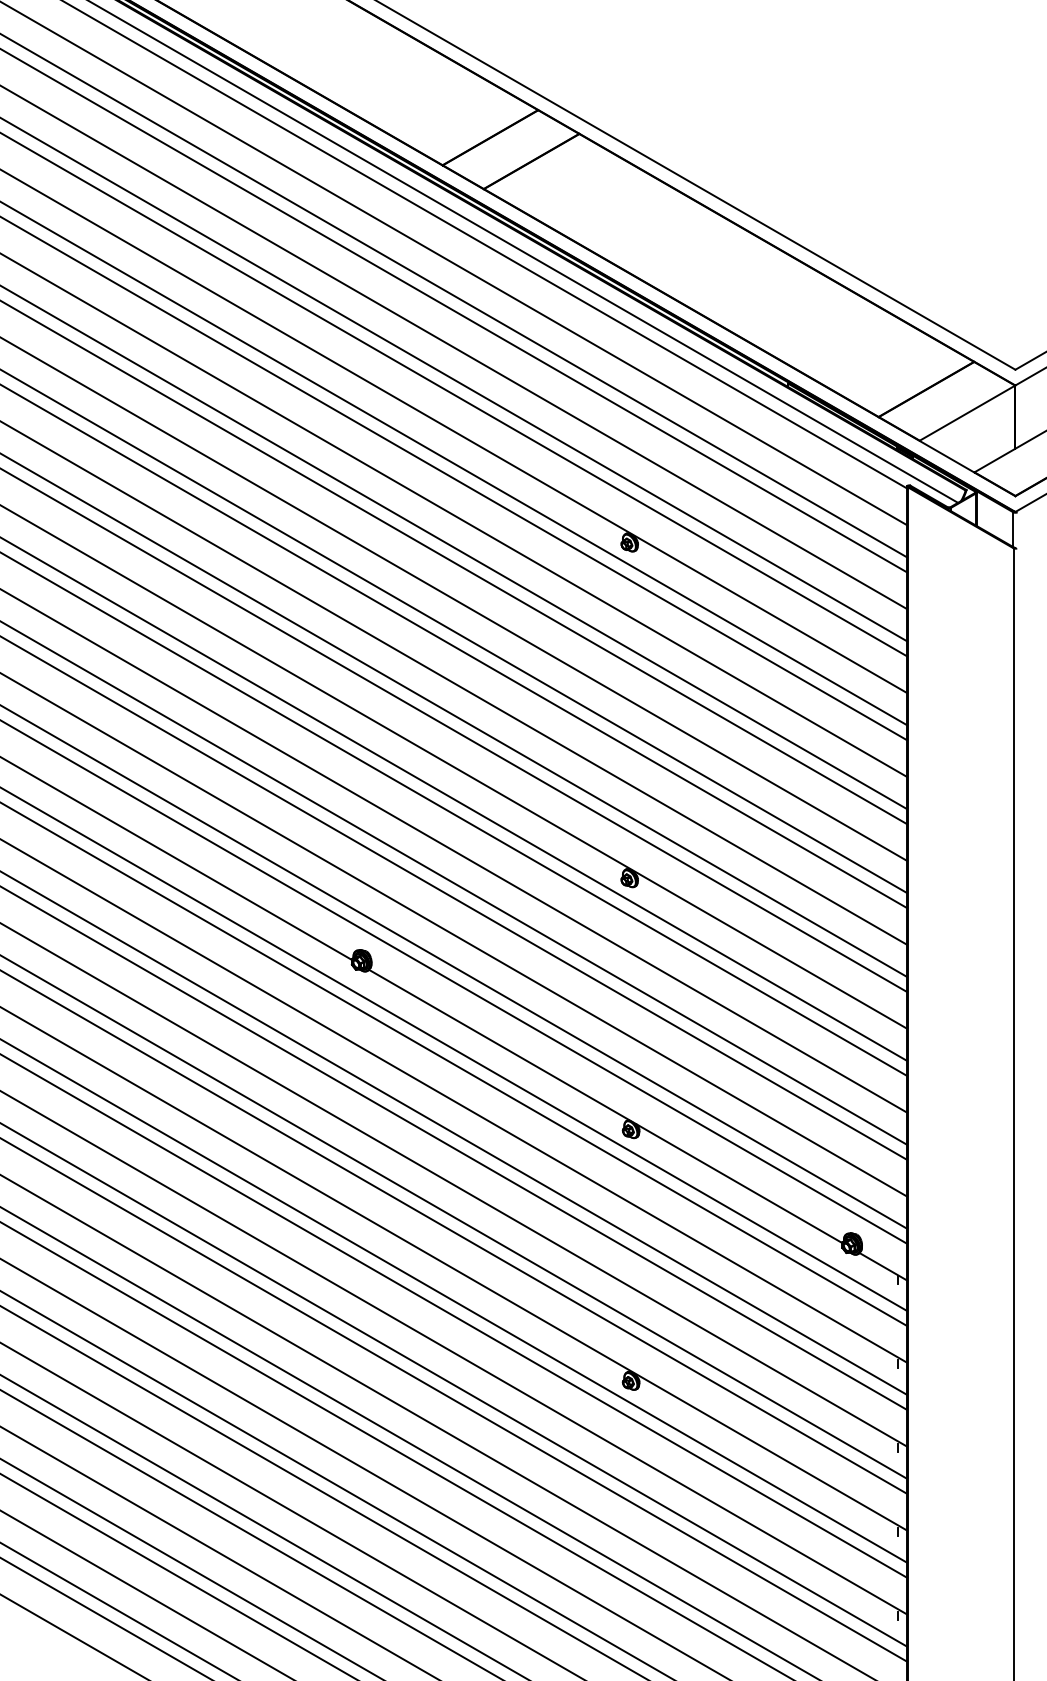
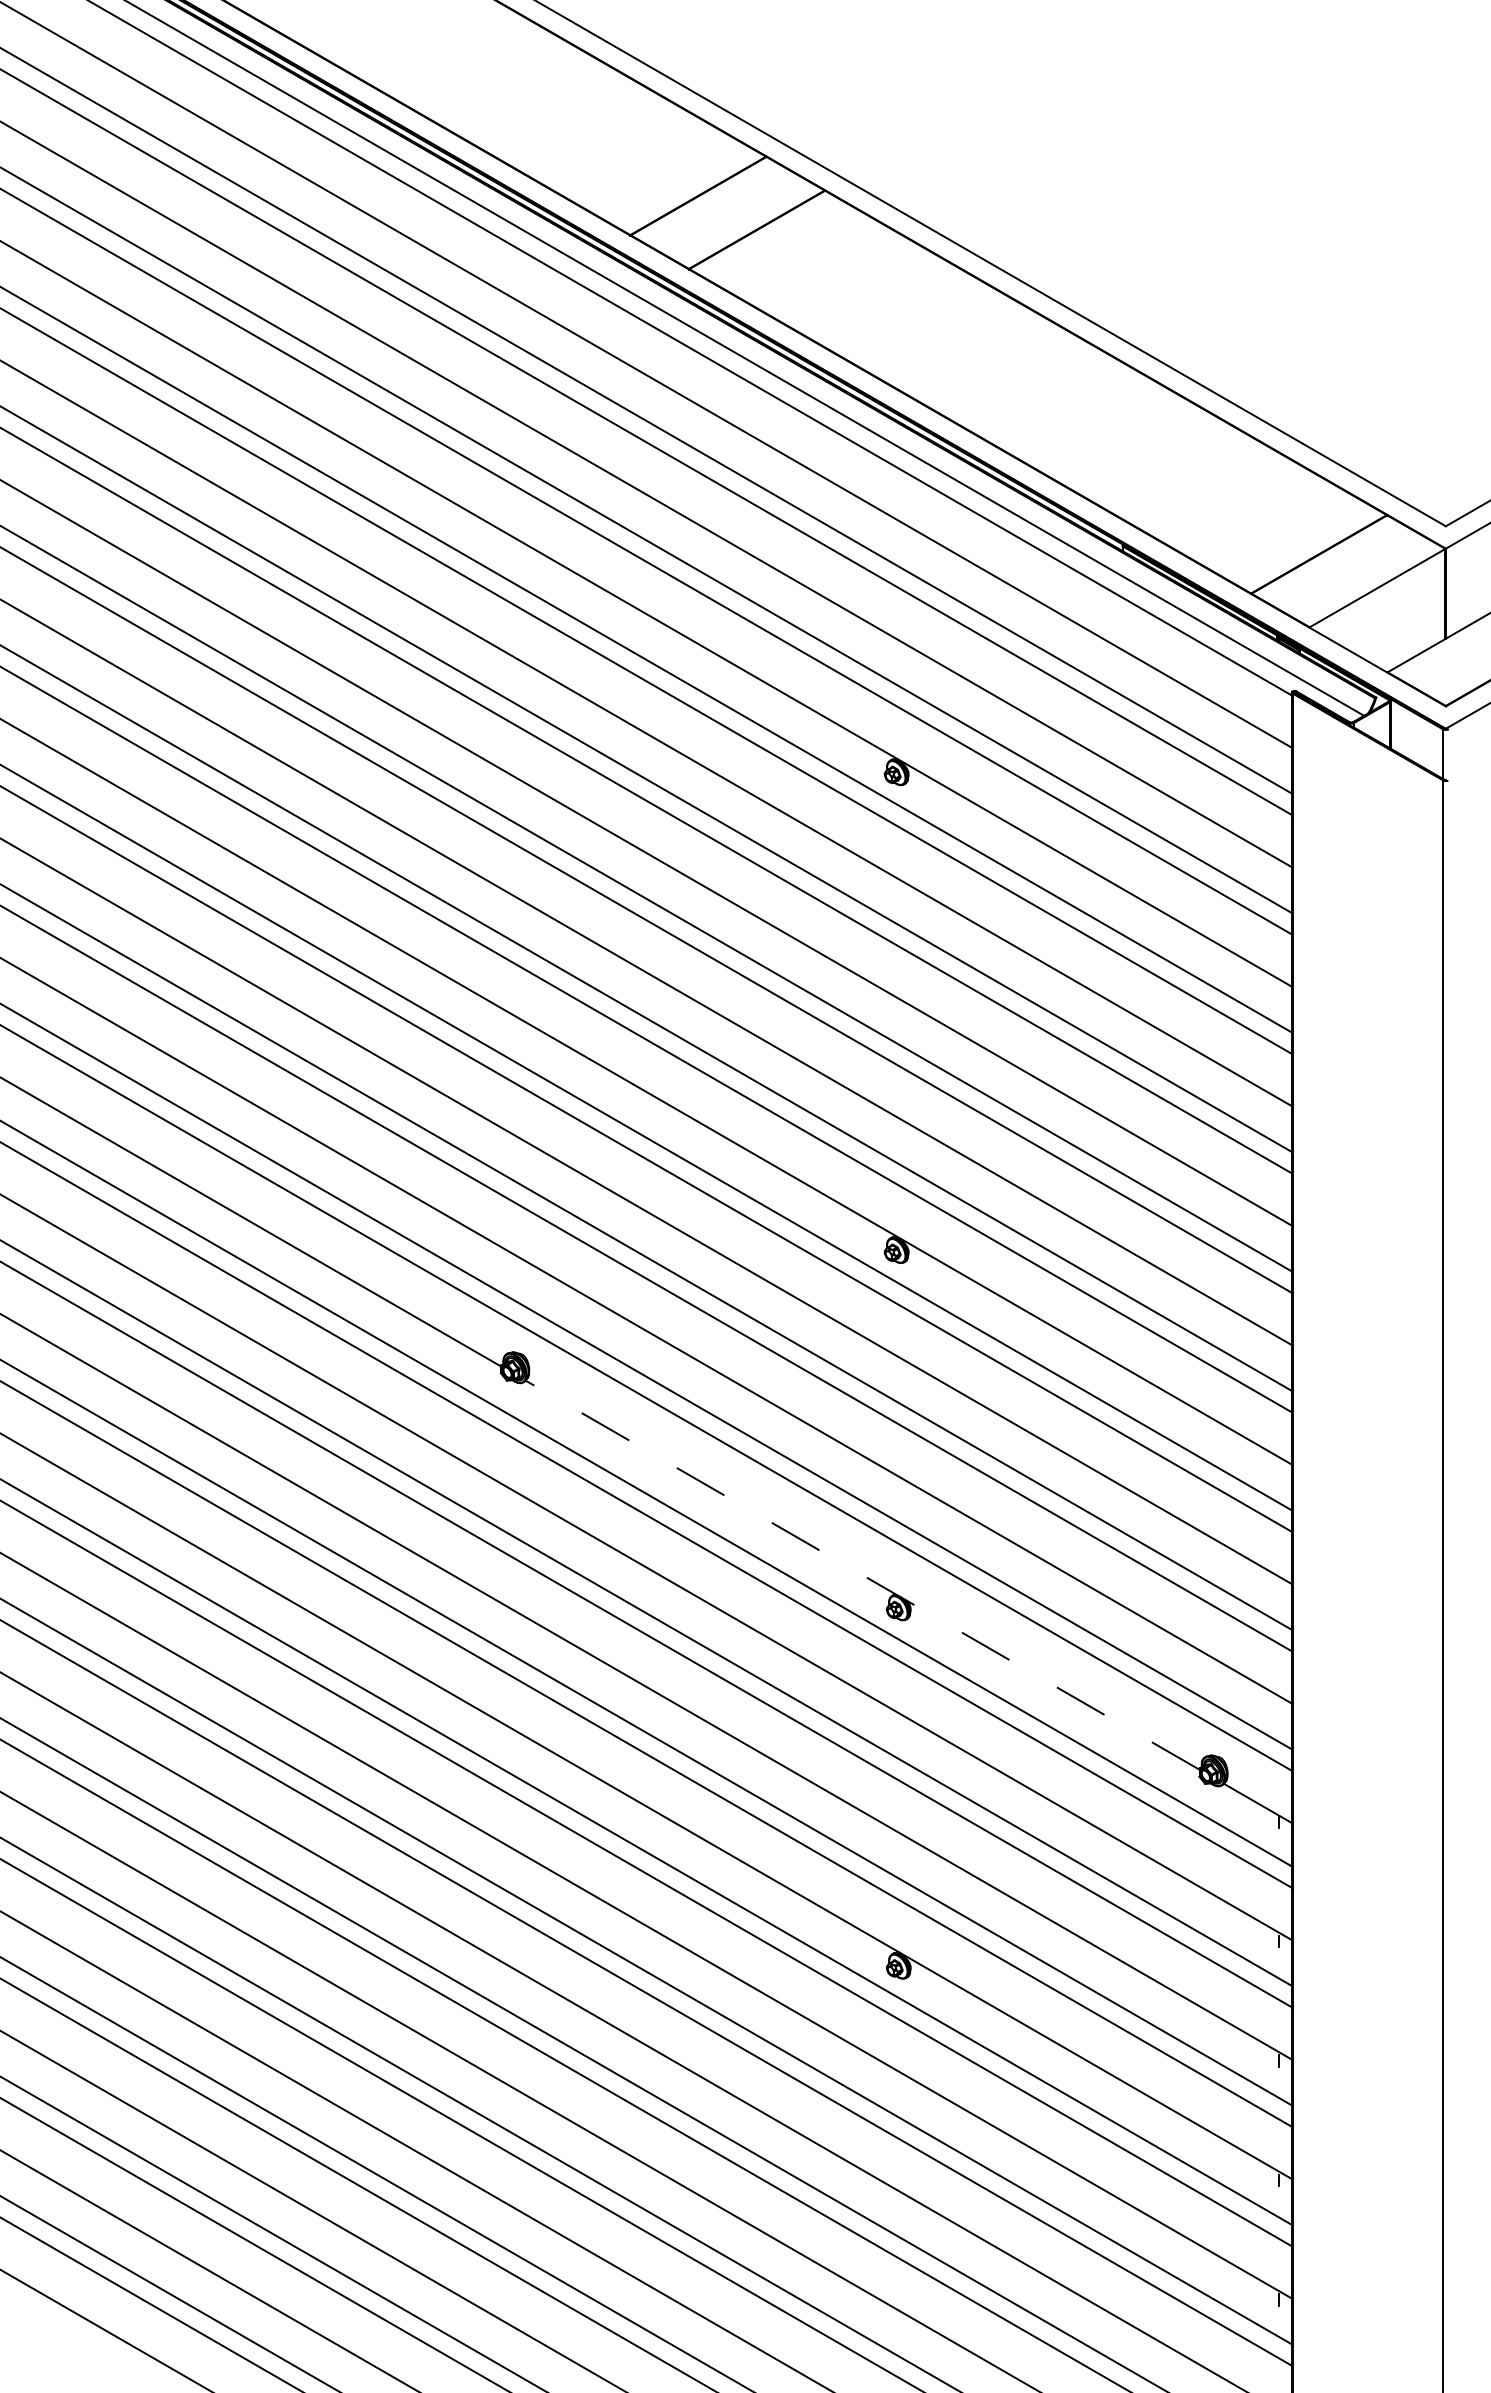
line: (605, 1106) -> (862, 1574), solid -> dashed

